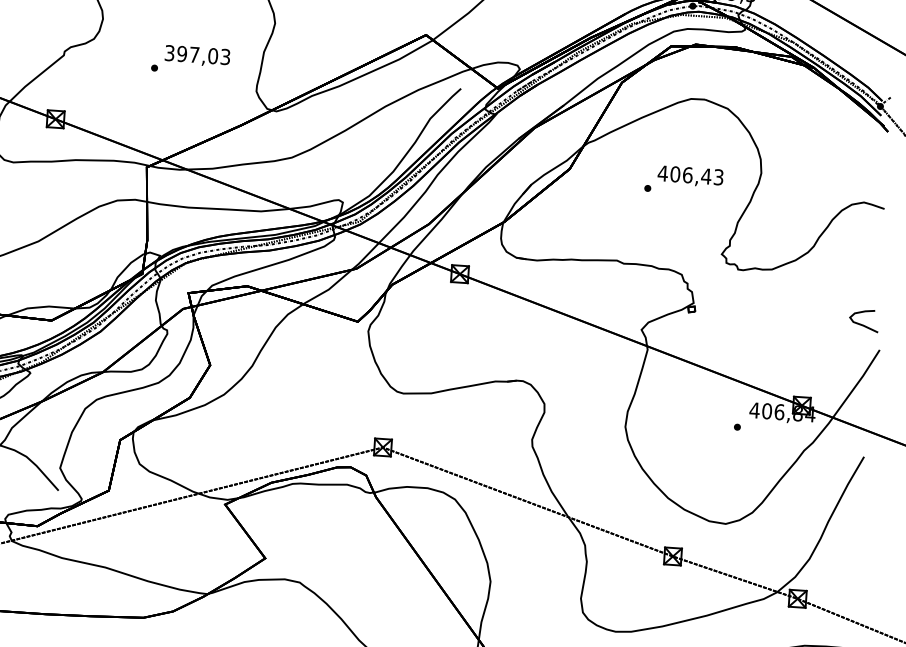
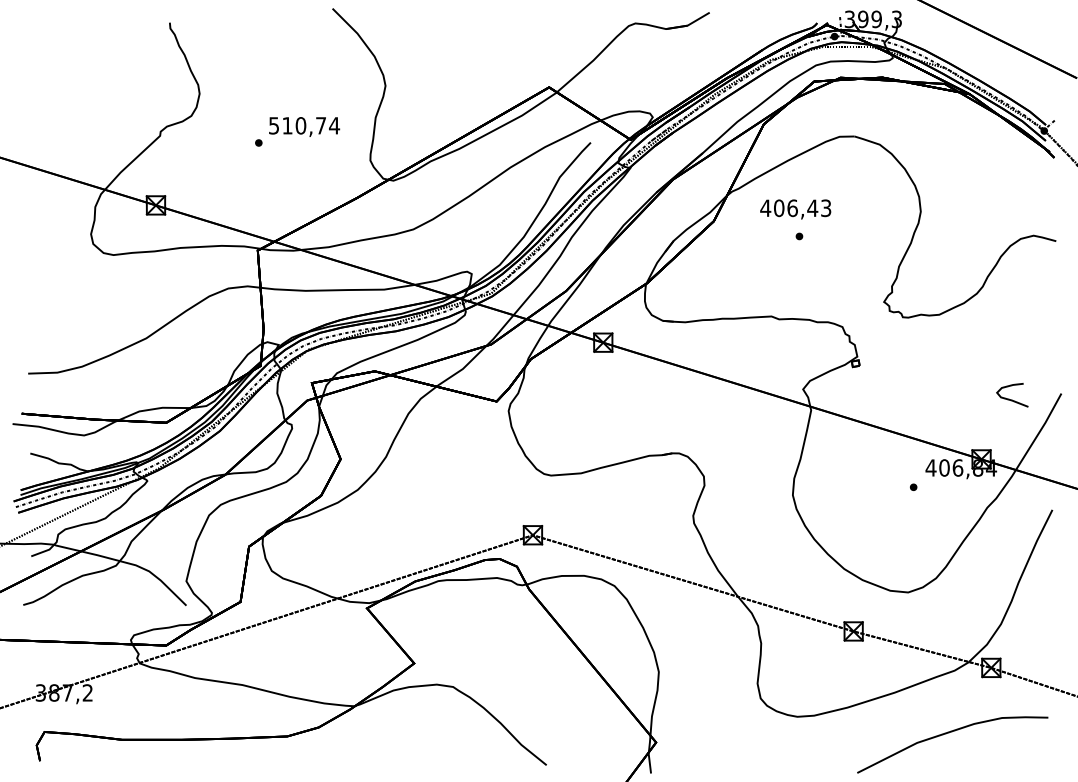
text: (197, 54) -> (304, 125), 397,03 -> 510,74
text: (690, 176) -> (795, 209), moved
curve: (863, 324) -> (1012, 399), moved

